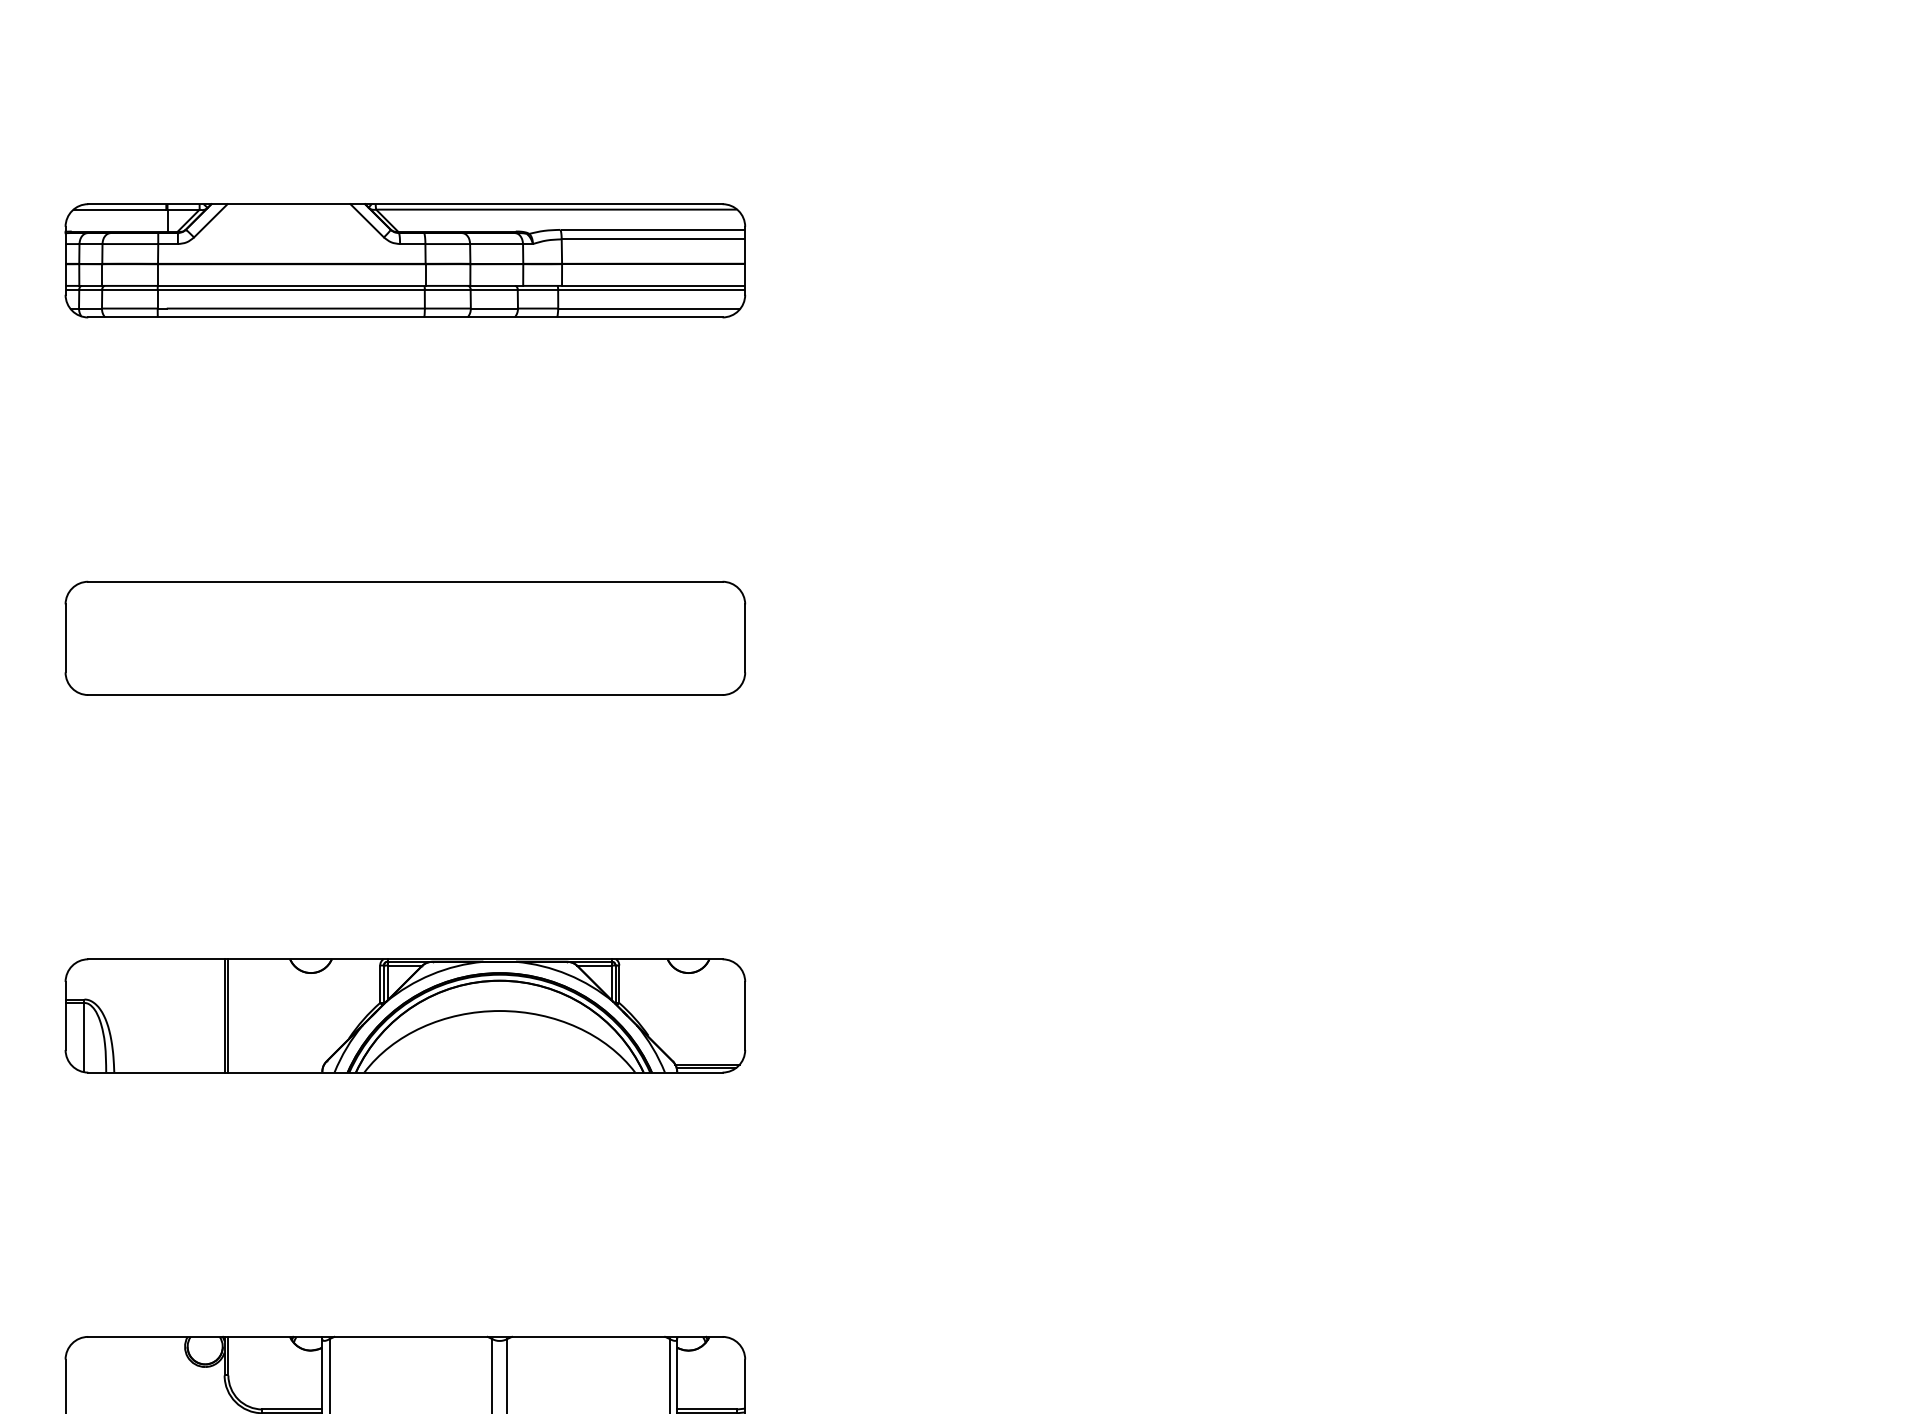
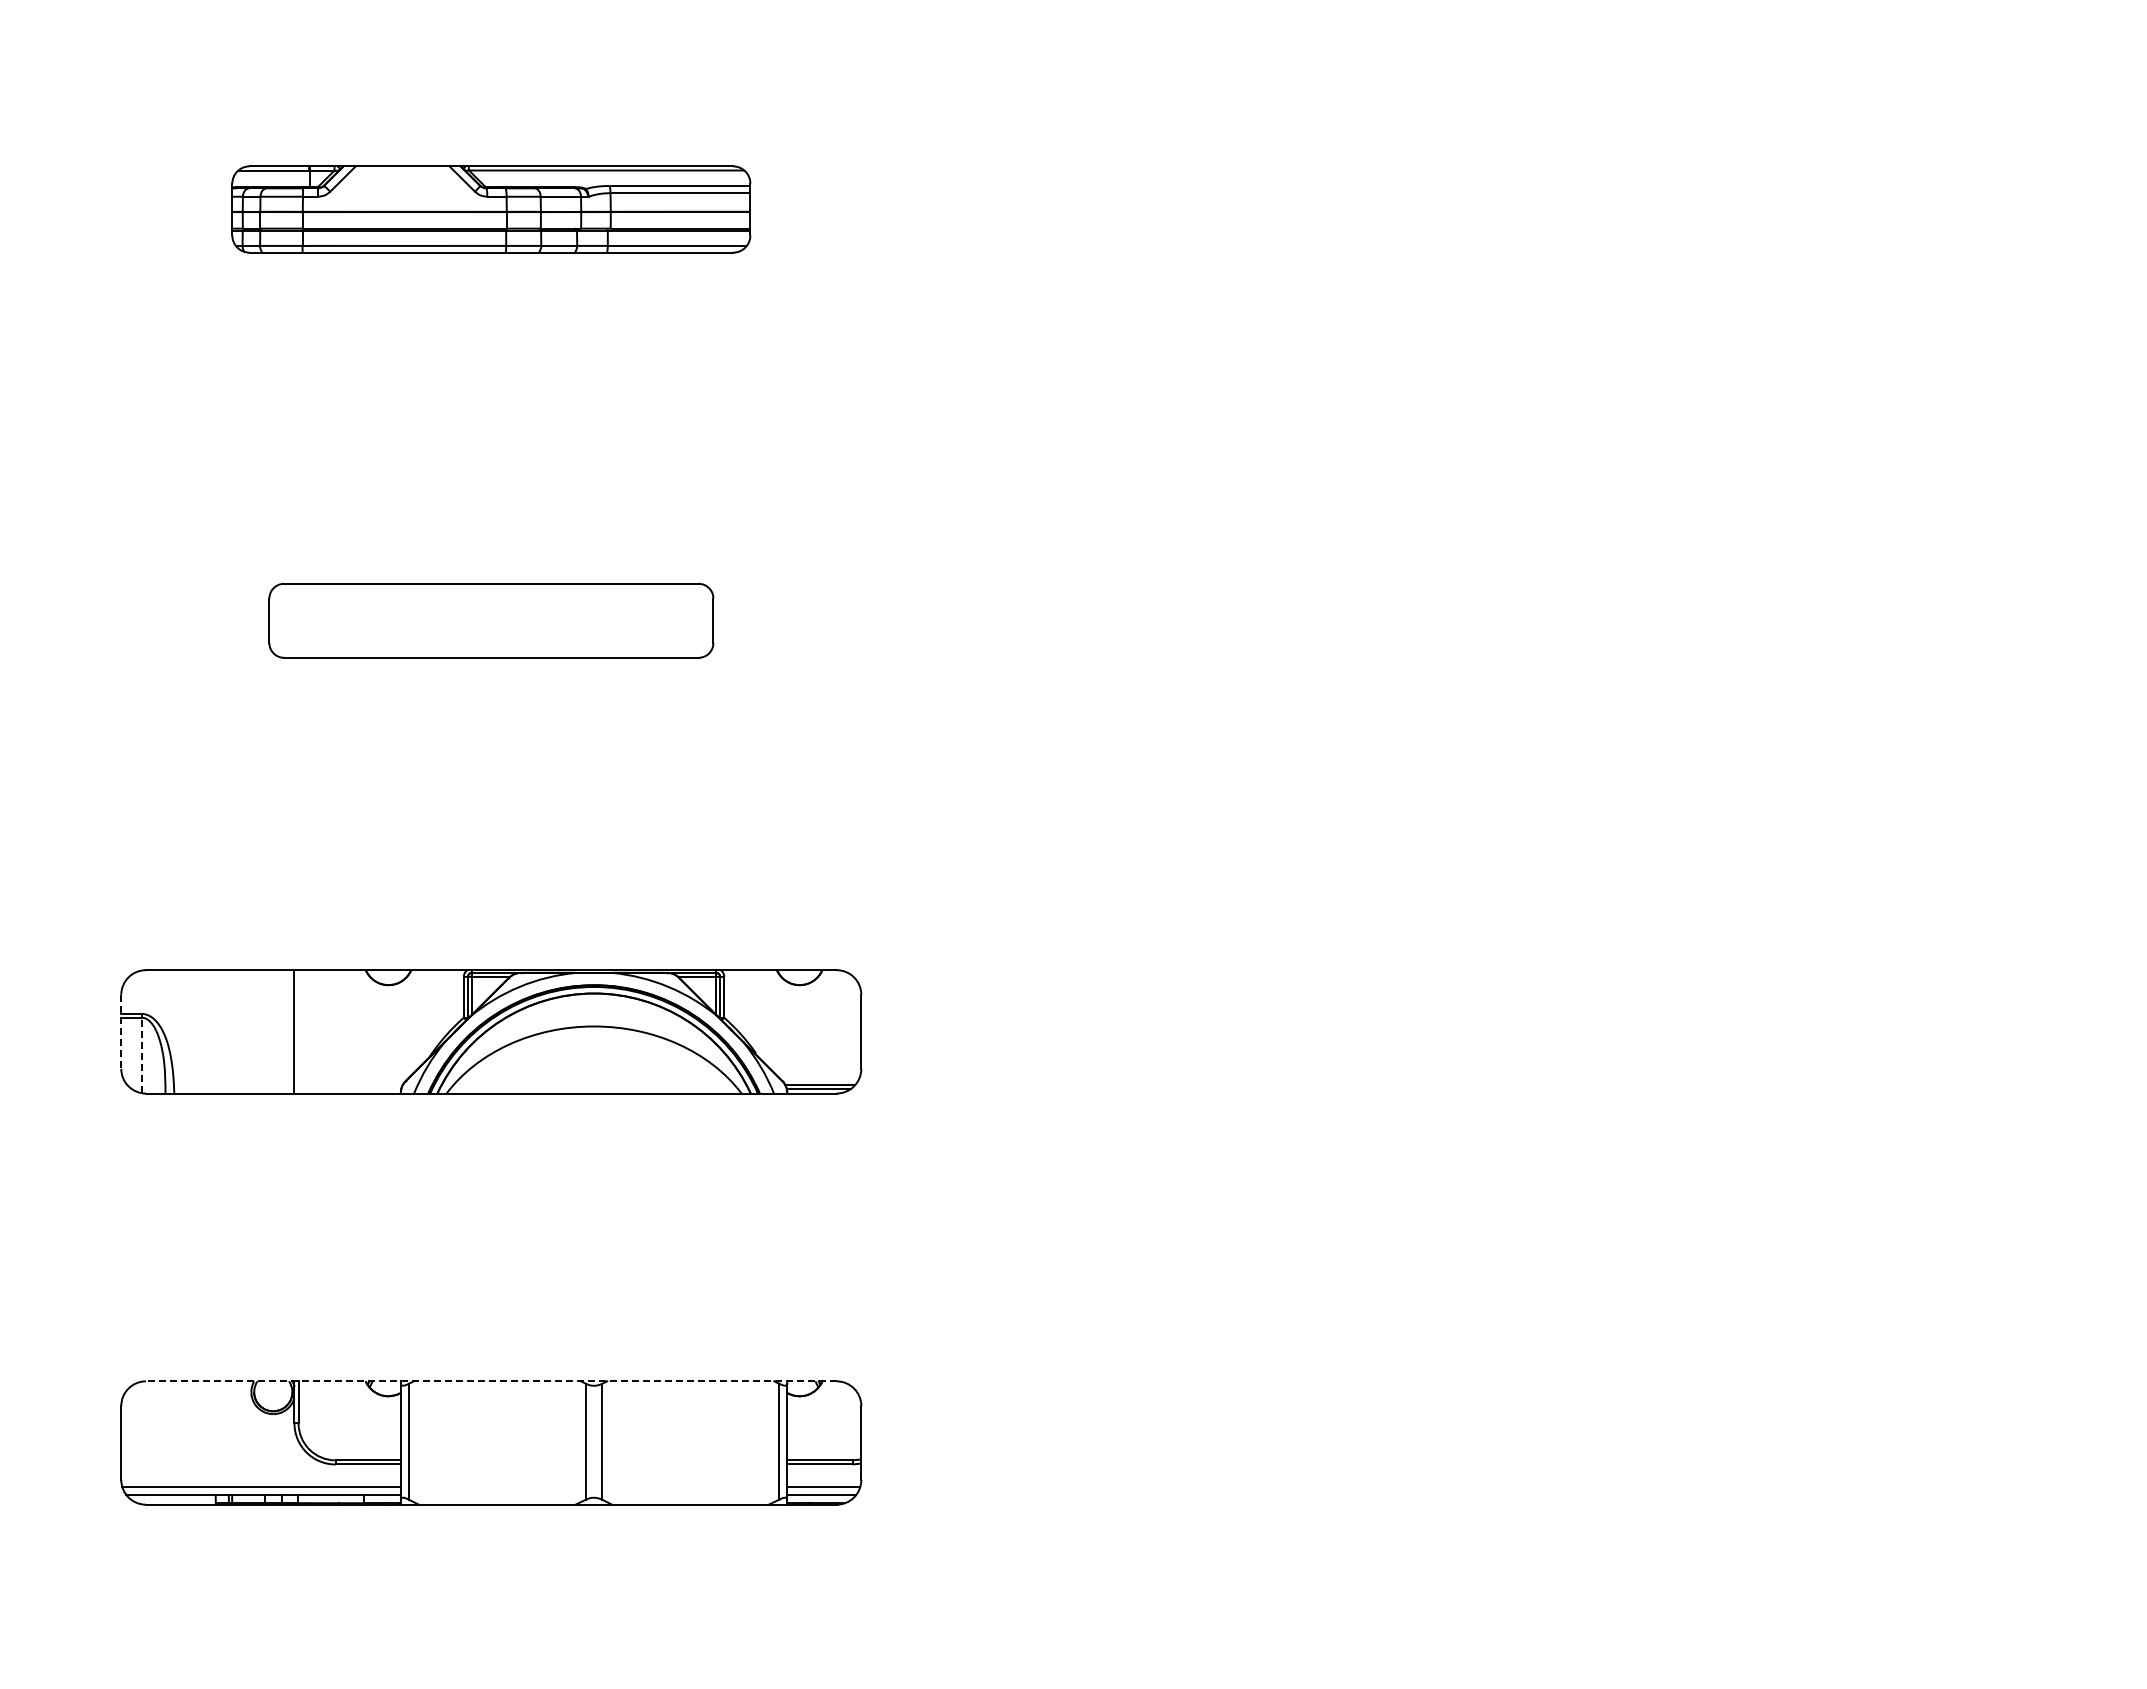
part: (405, 260) -> (491, 209), size x0.7
part: (405, 638) -> (491, 620), size x0.6
line: (228, 1015) -> (298, 1031), removed
line: (65, 1016) -> (121, 1032), solid -> dashed
line: (84, 1037) -> (141, 1055), solid -> dashed
line: (404, 1337) -> (490, 1381), solid -> dashed

